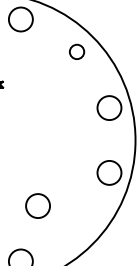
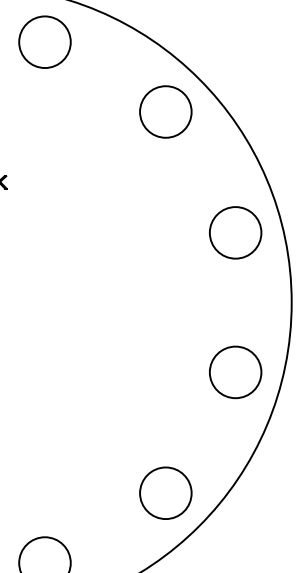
circle: (76, 51) -> (164, 111), size x1.67
circle: (37, 205) -> (164, 492), moved

